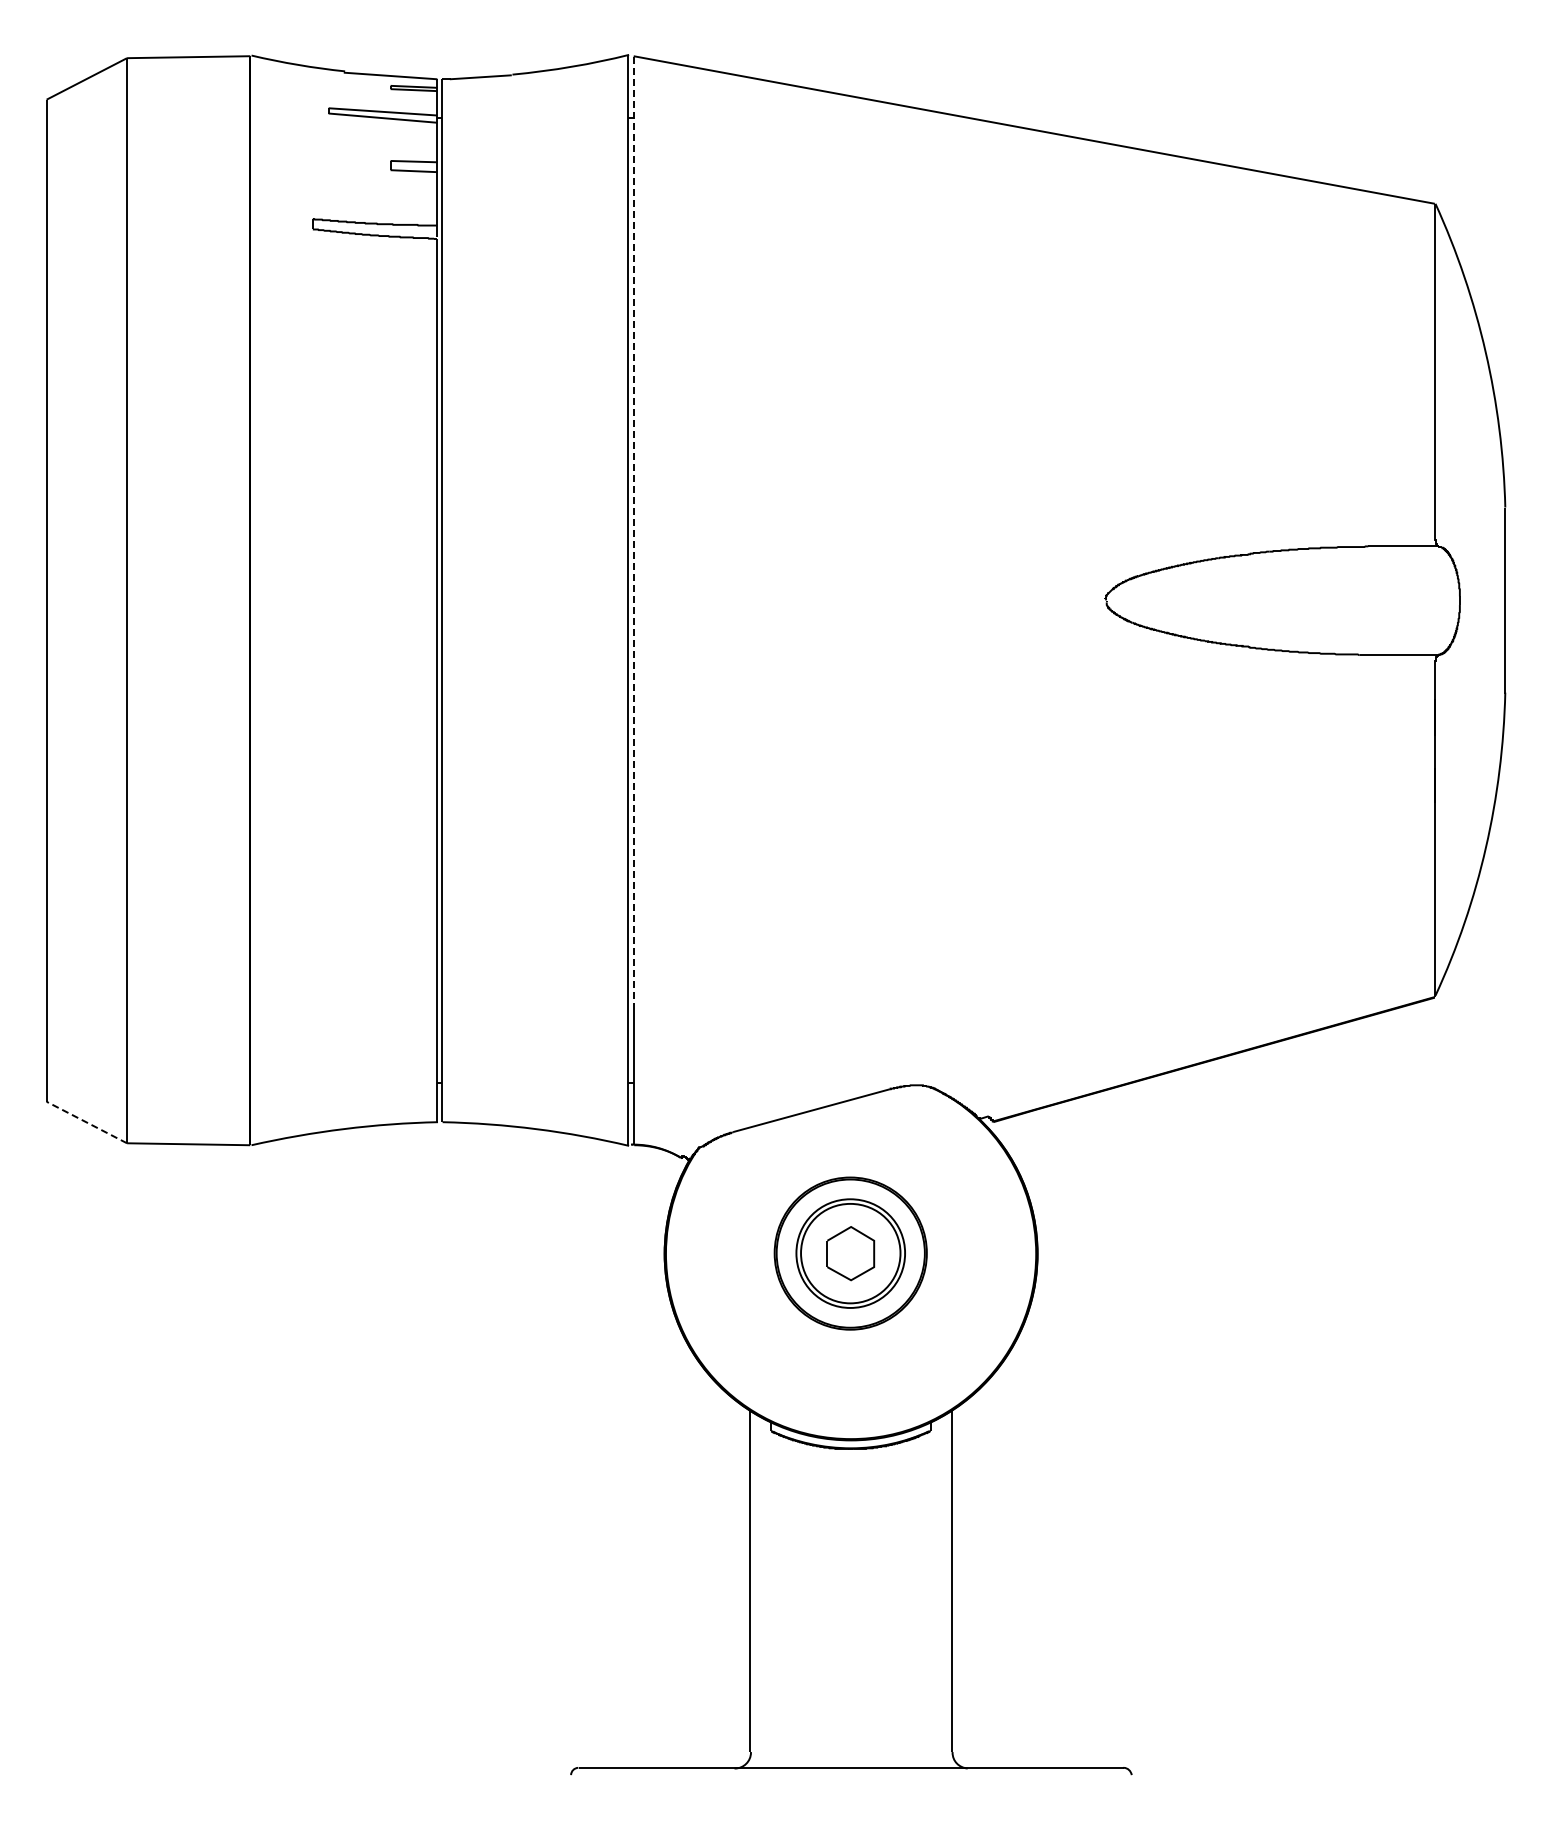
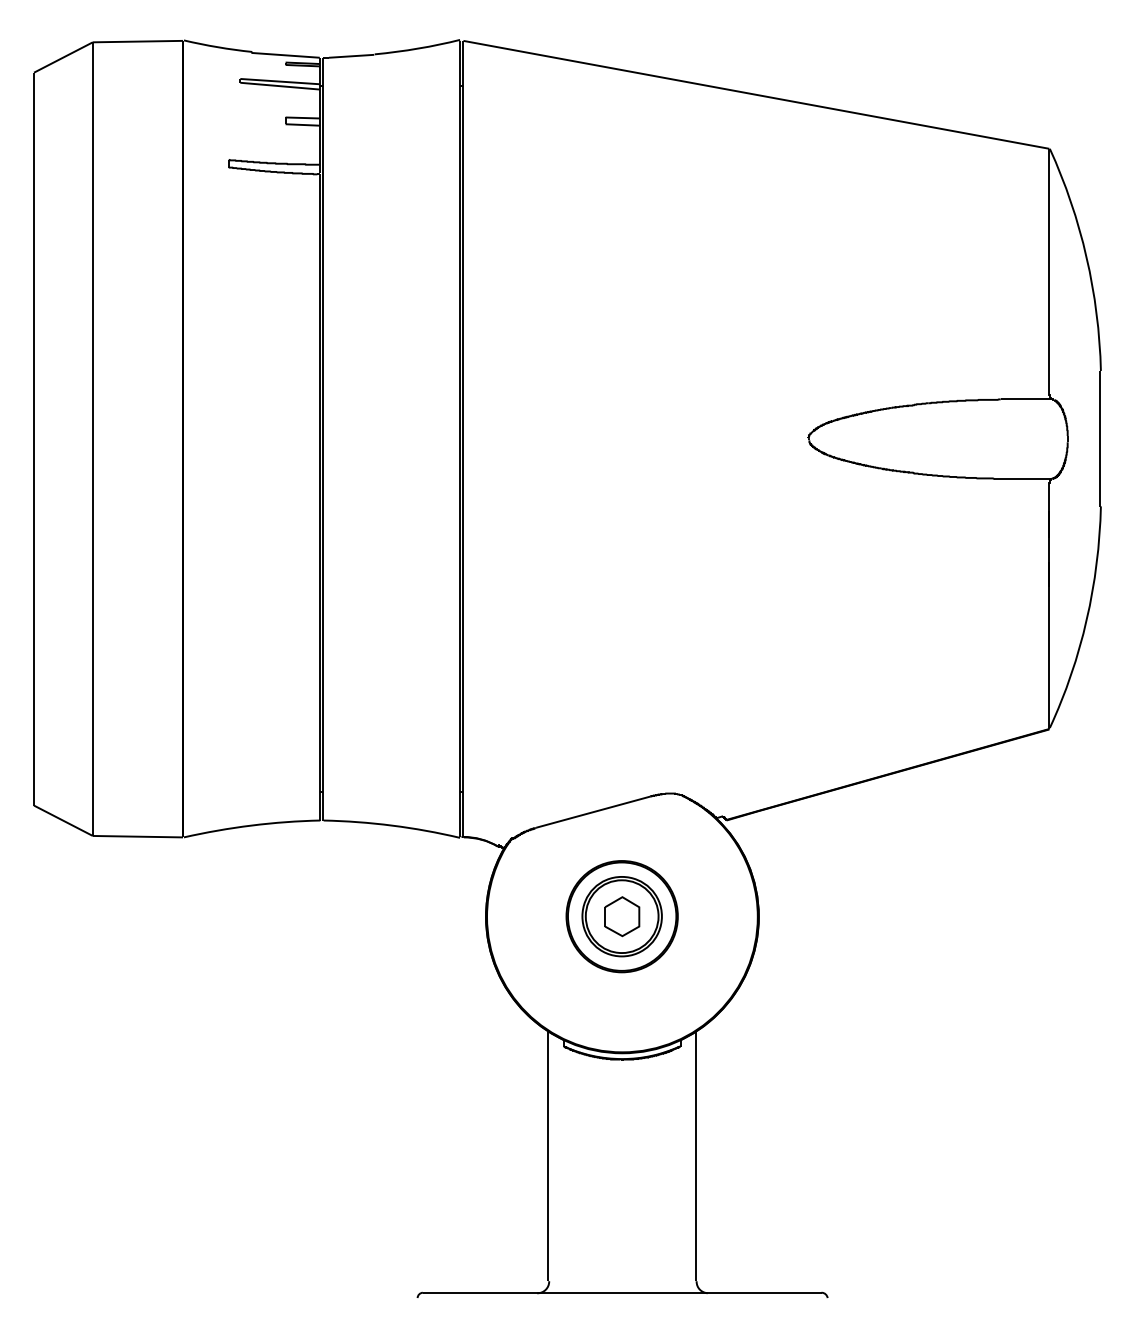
line: (633, 532) -> (463, 389), dashed -> solid
line: (86, 1122) -> (63, 820), dashed -> solid

